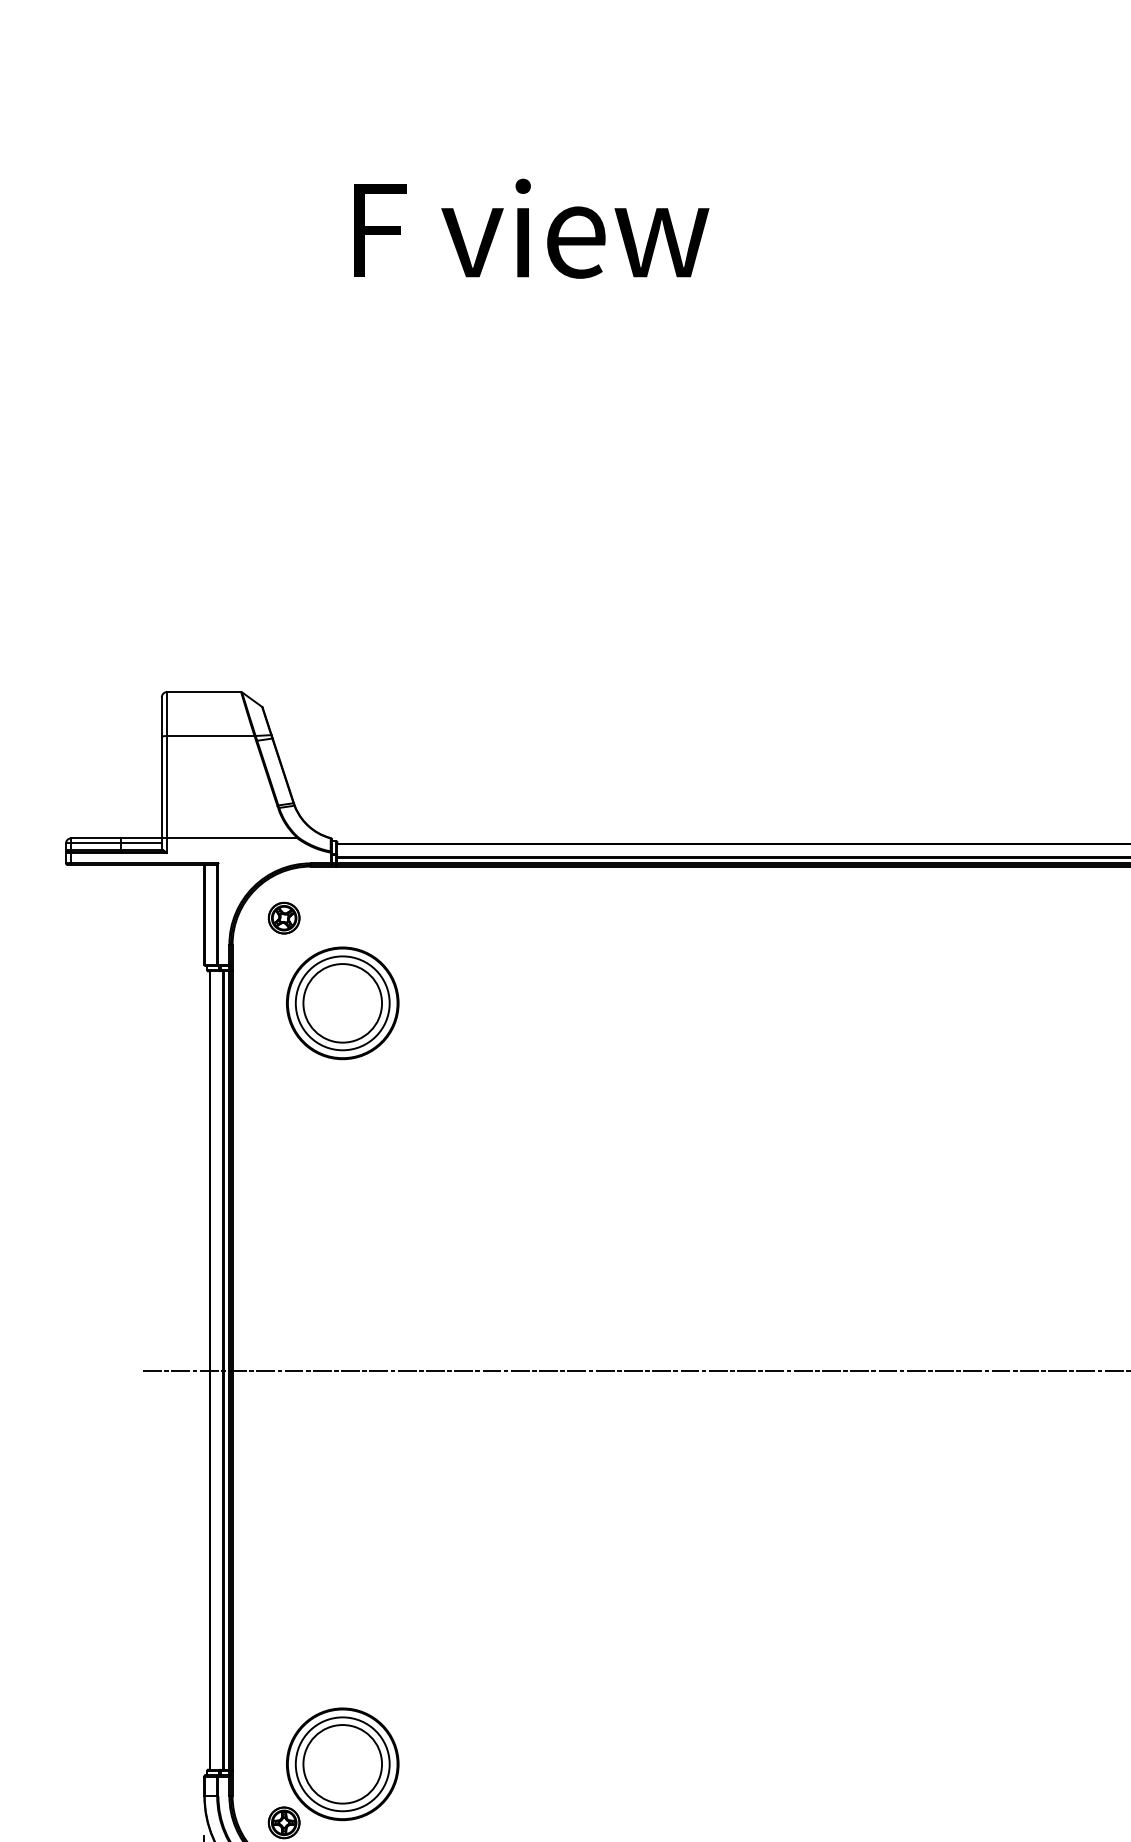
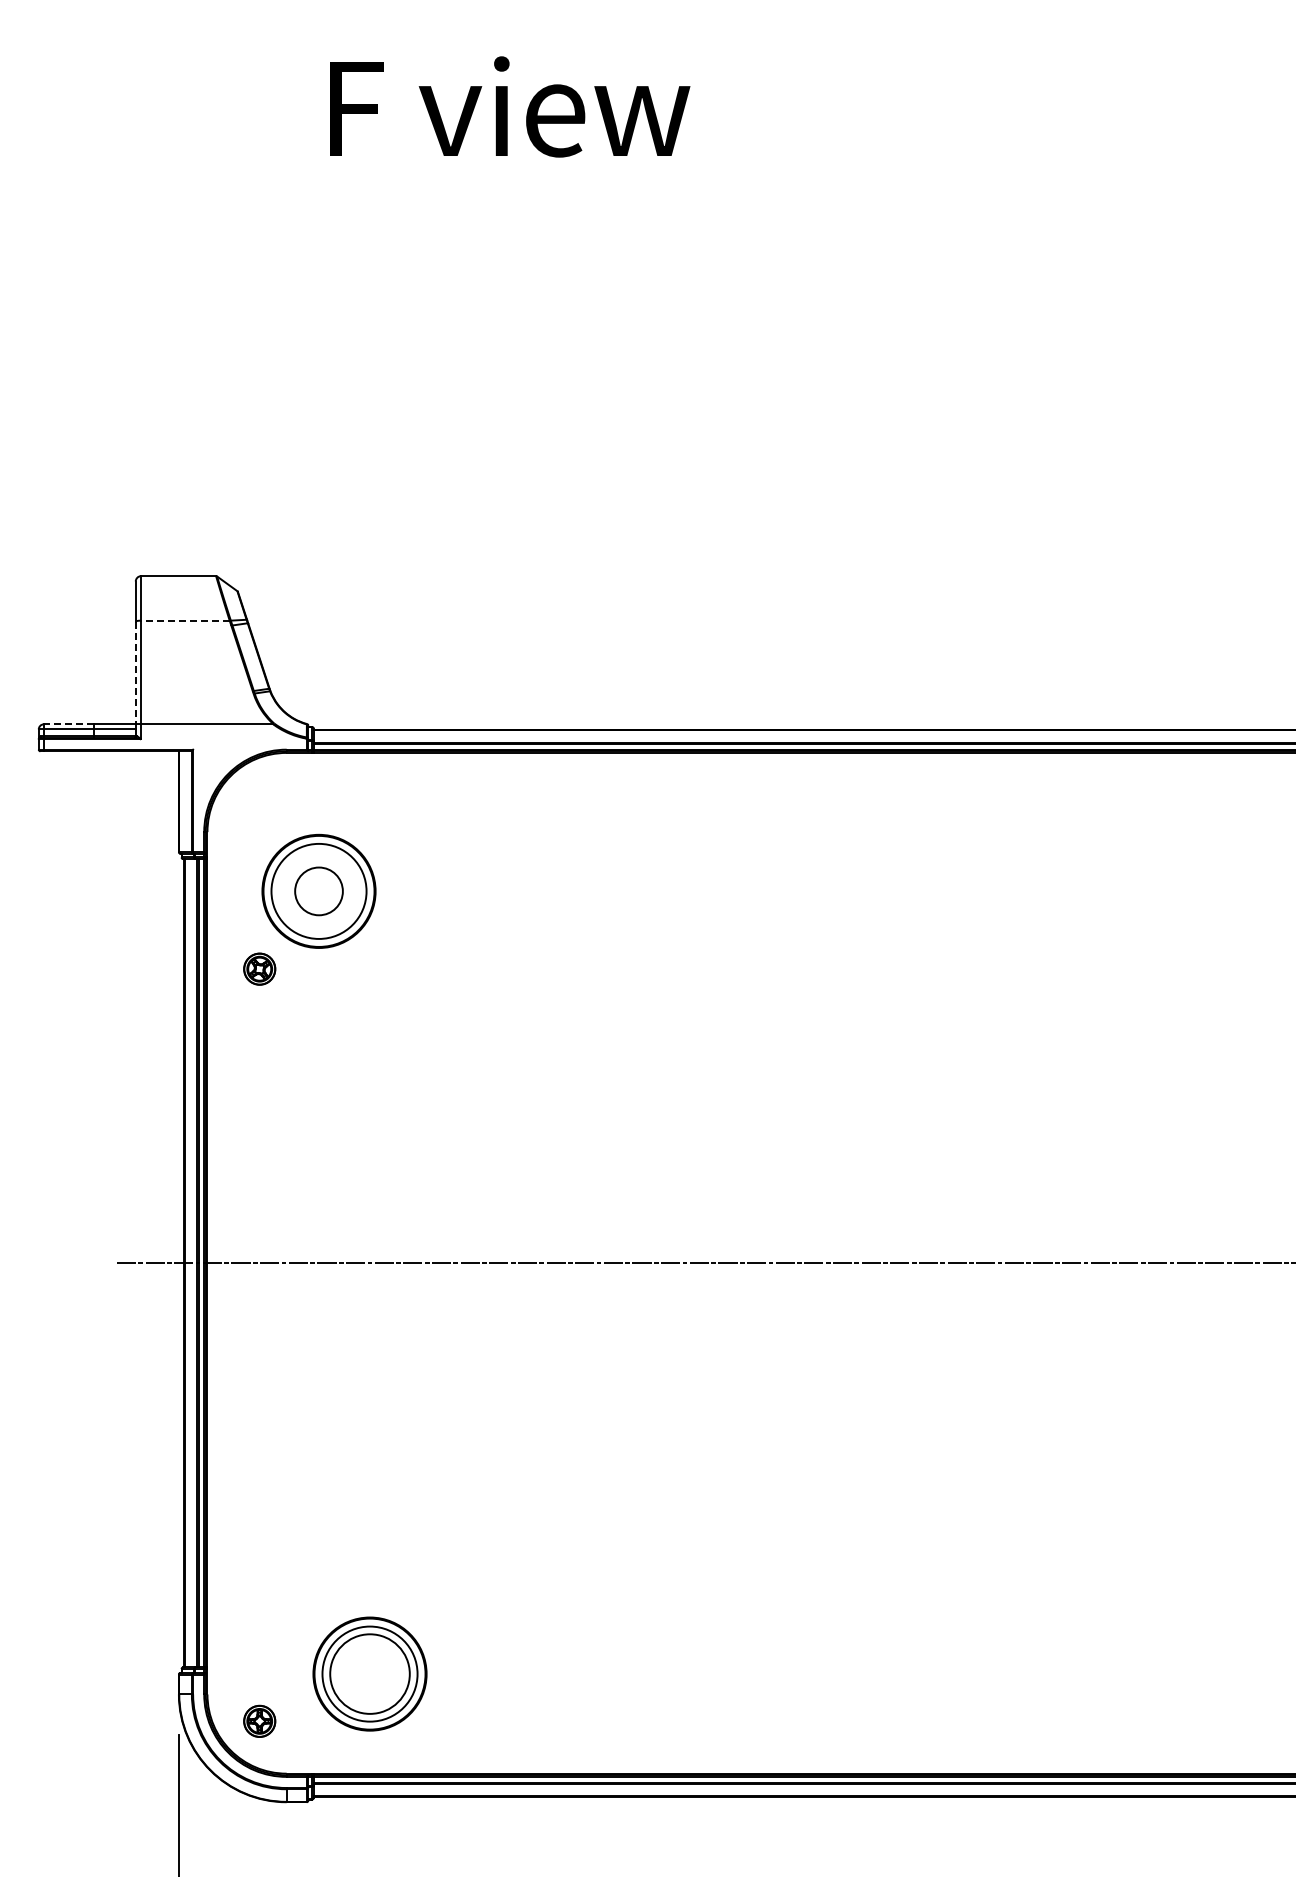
line: (209, 735) -> (184, 620), solid -> dashed
line: (161, 788) -> (135, 673), solid -> dashed
line: (95, 838) -> (68, 724), solid -> dashed
part: (283, 917) -> (259, 968), moved
circle: (342, 1003) -> (318, 891), size x0.6
part: (342, 1763) -> (369, 1673), moved

